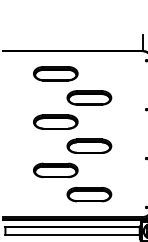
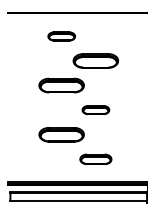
part: (55, 73) -> (61, 36), size x0.6
part: (89, 145) -> (95, 109), size x0.6
part: (89, 194) -> (95, 159), size x0.7

